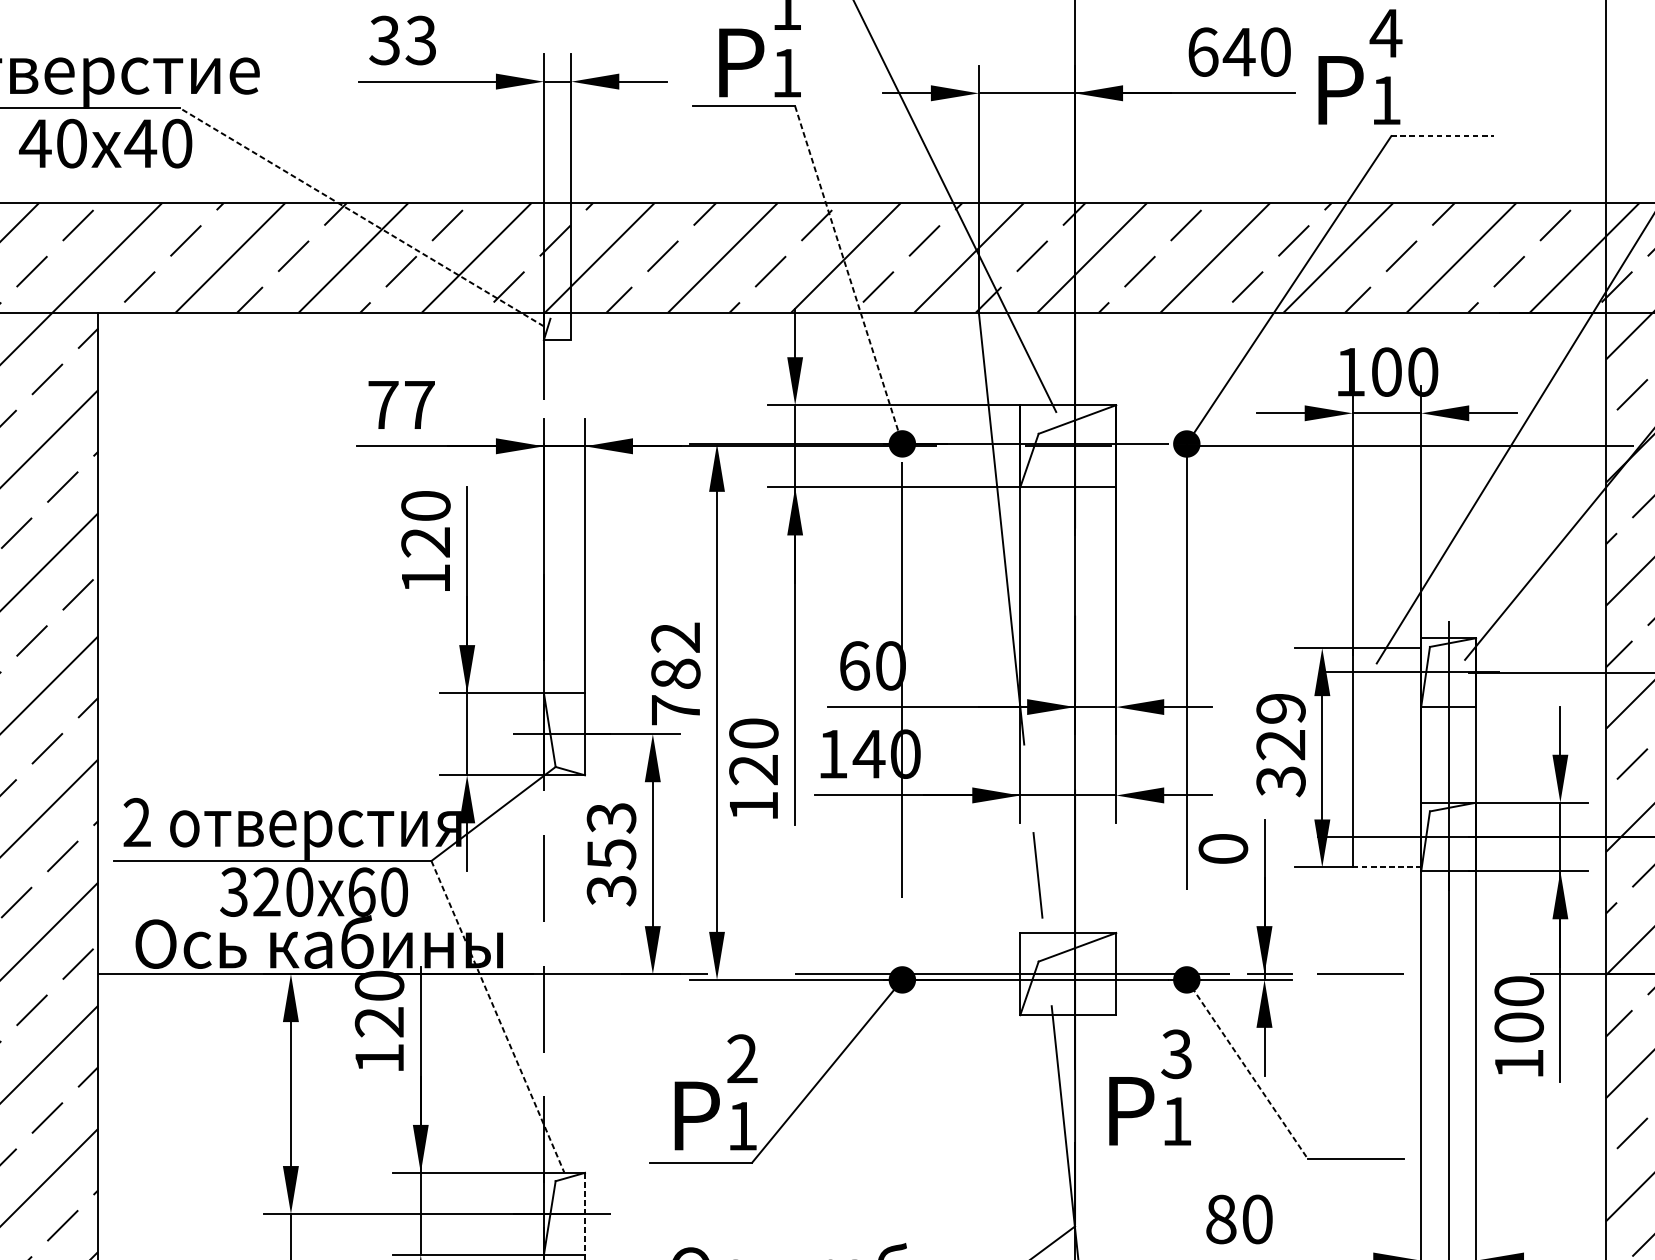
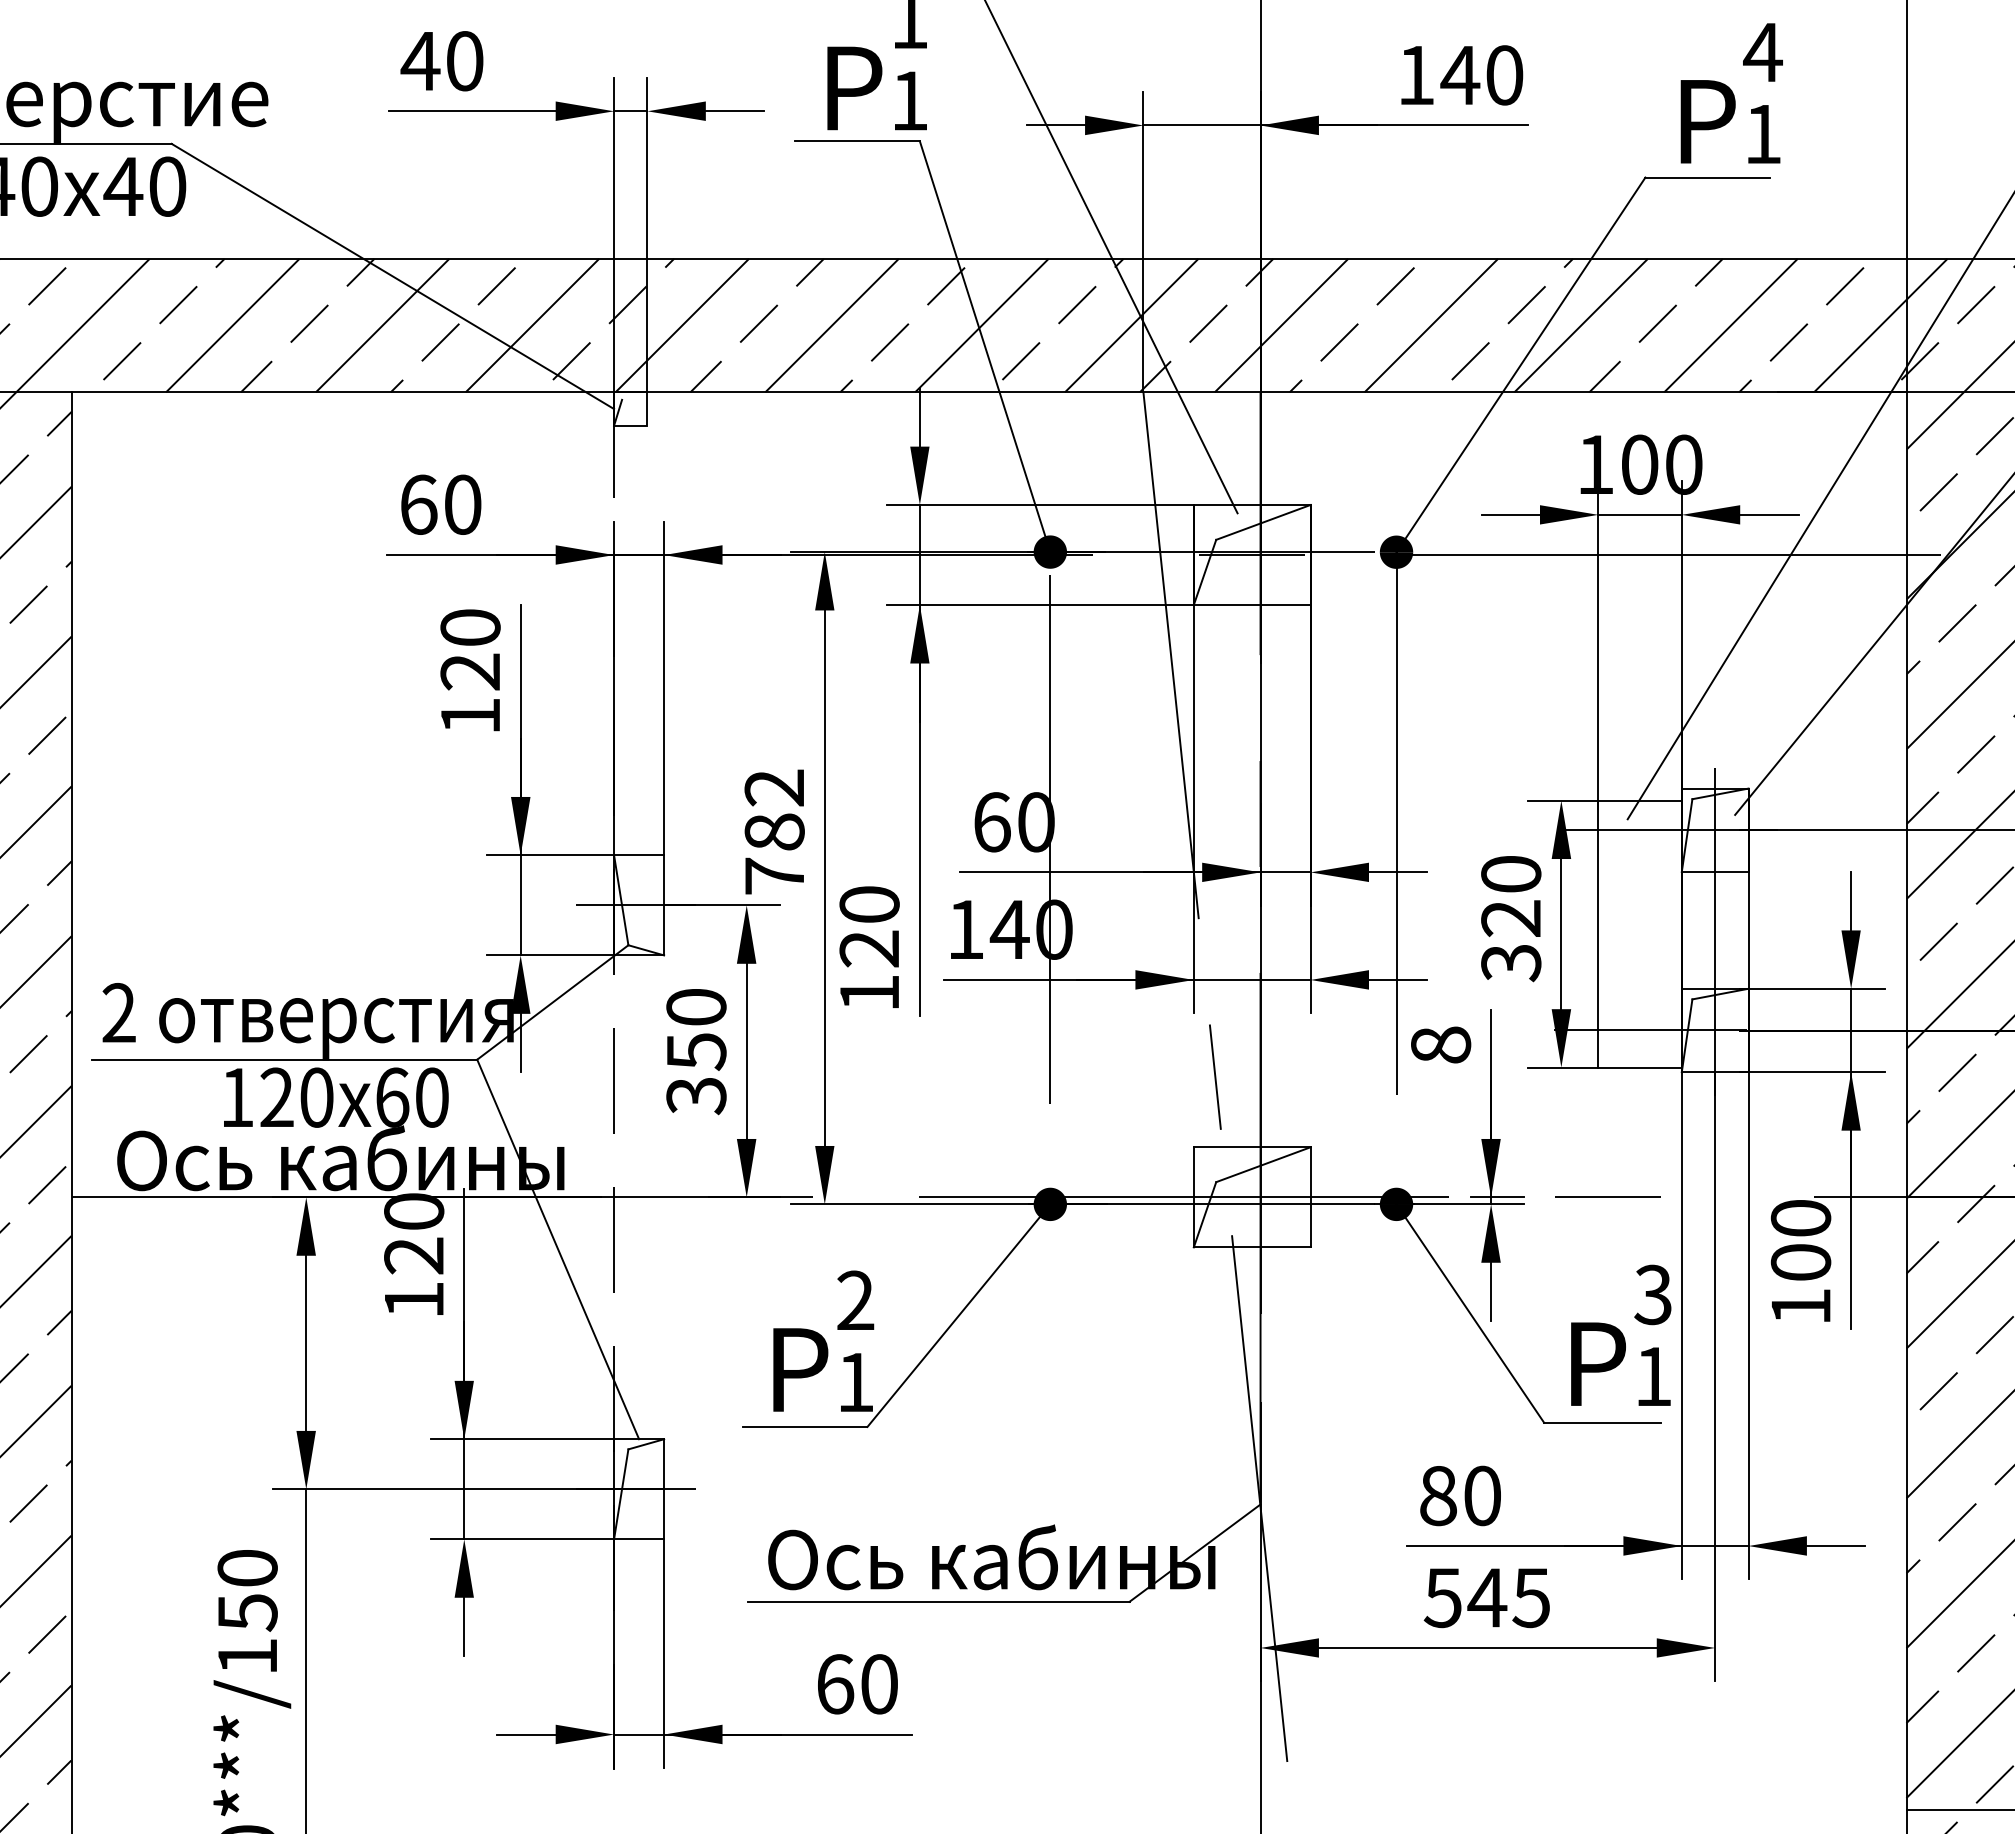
text: (402, 40) -> (441, 61), 33 -> 40
text: (1204, 52) -> (1417, 75), 640 -> 140
text: (1360, 67) -> (1731, 93), moved
line: (1443, 136) -> (1708, 177), dashed -> solid
line: (361, 217) -> (392, 276), dashed -> solid
line: (849, 274) -> (985, 346), dashed -> solid
text: (401, 404) -> (440, 504), 77 -> 60
text: (1281, 708) -> (1511, 874), 329 -> 320
text: (611, 818) -> (696, 1007), 353 -> 350
text: (1222, 848) -> (1440, 1044), 0 -> 8
line: (1387, 867) -> (1640, 1067), dashed -> solid
text: (233, 892) -> (236, 1097), 320 -> 120
line: (498, 1016) -> (558, 1249), dashed -> solid
line: (1247, 1069) -> (1470, 1313), dashed -> solid
text: (1150, 1086) -> (1621, 1334), moved
line: (585, 1214) -> (664, 1489), dashed -> solid

